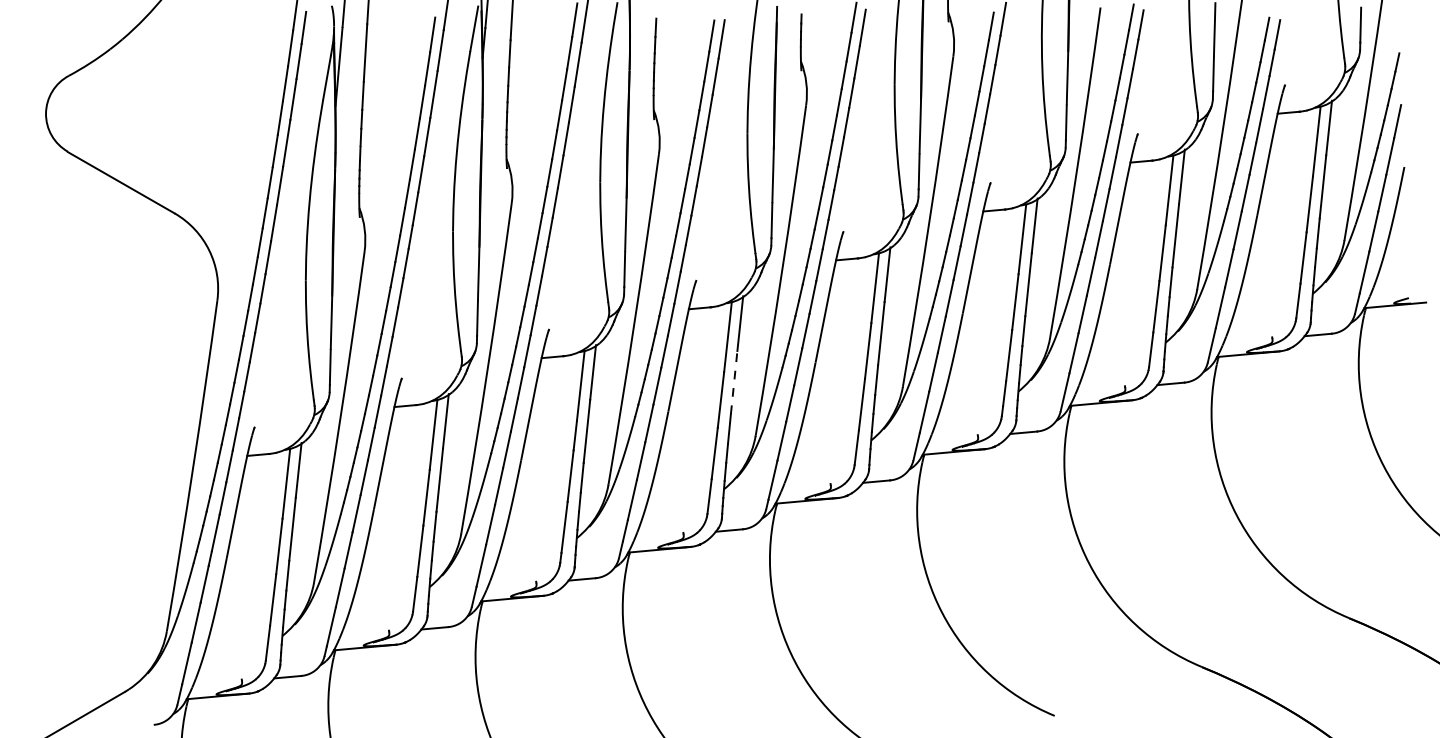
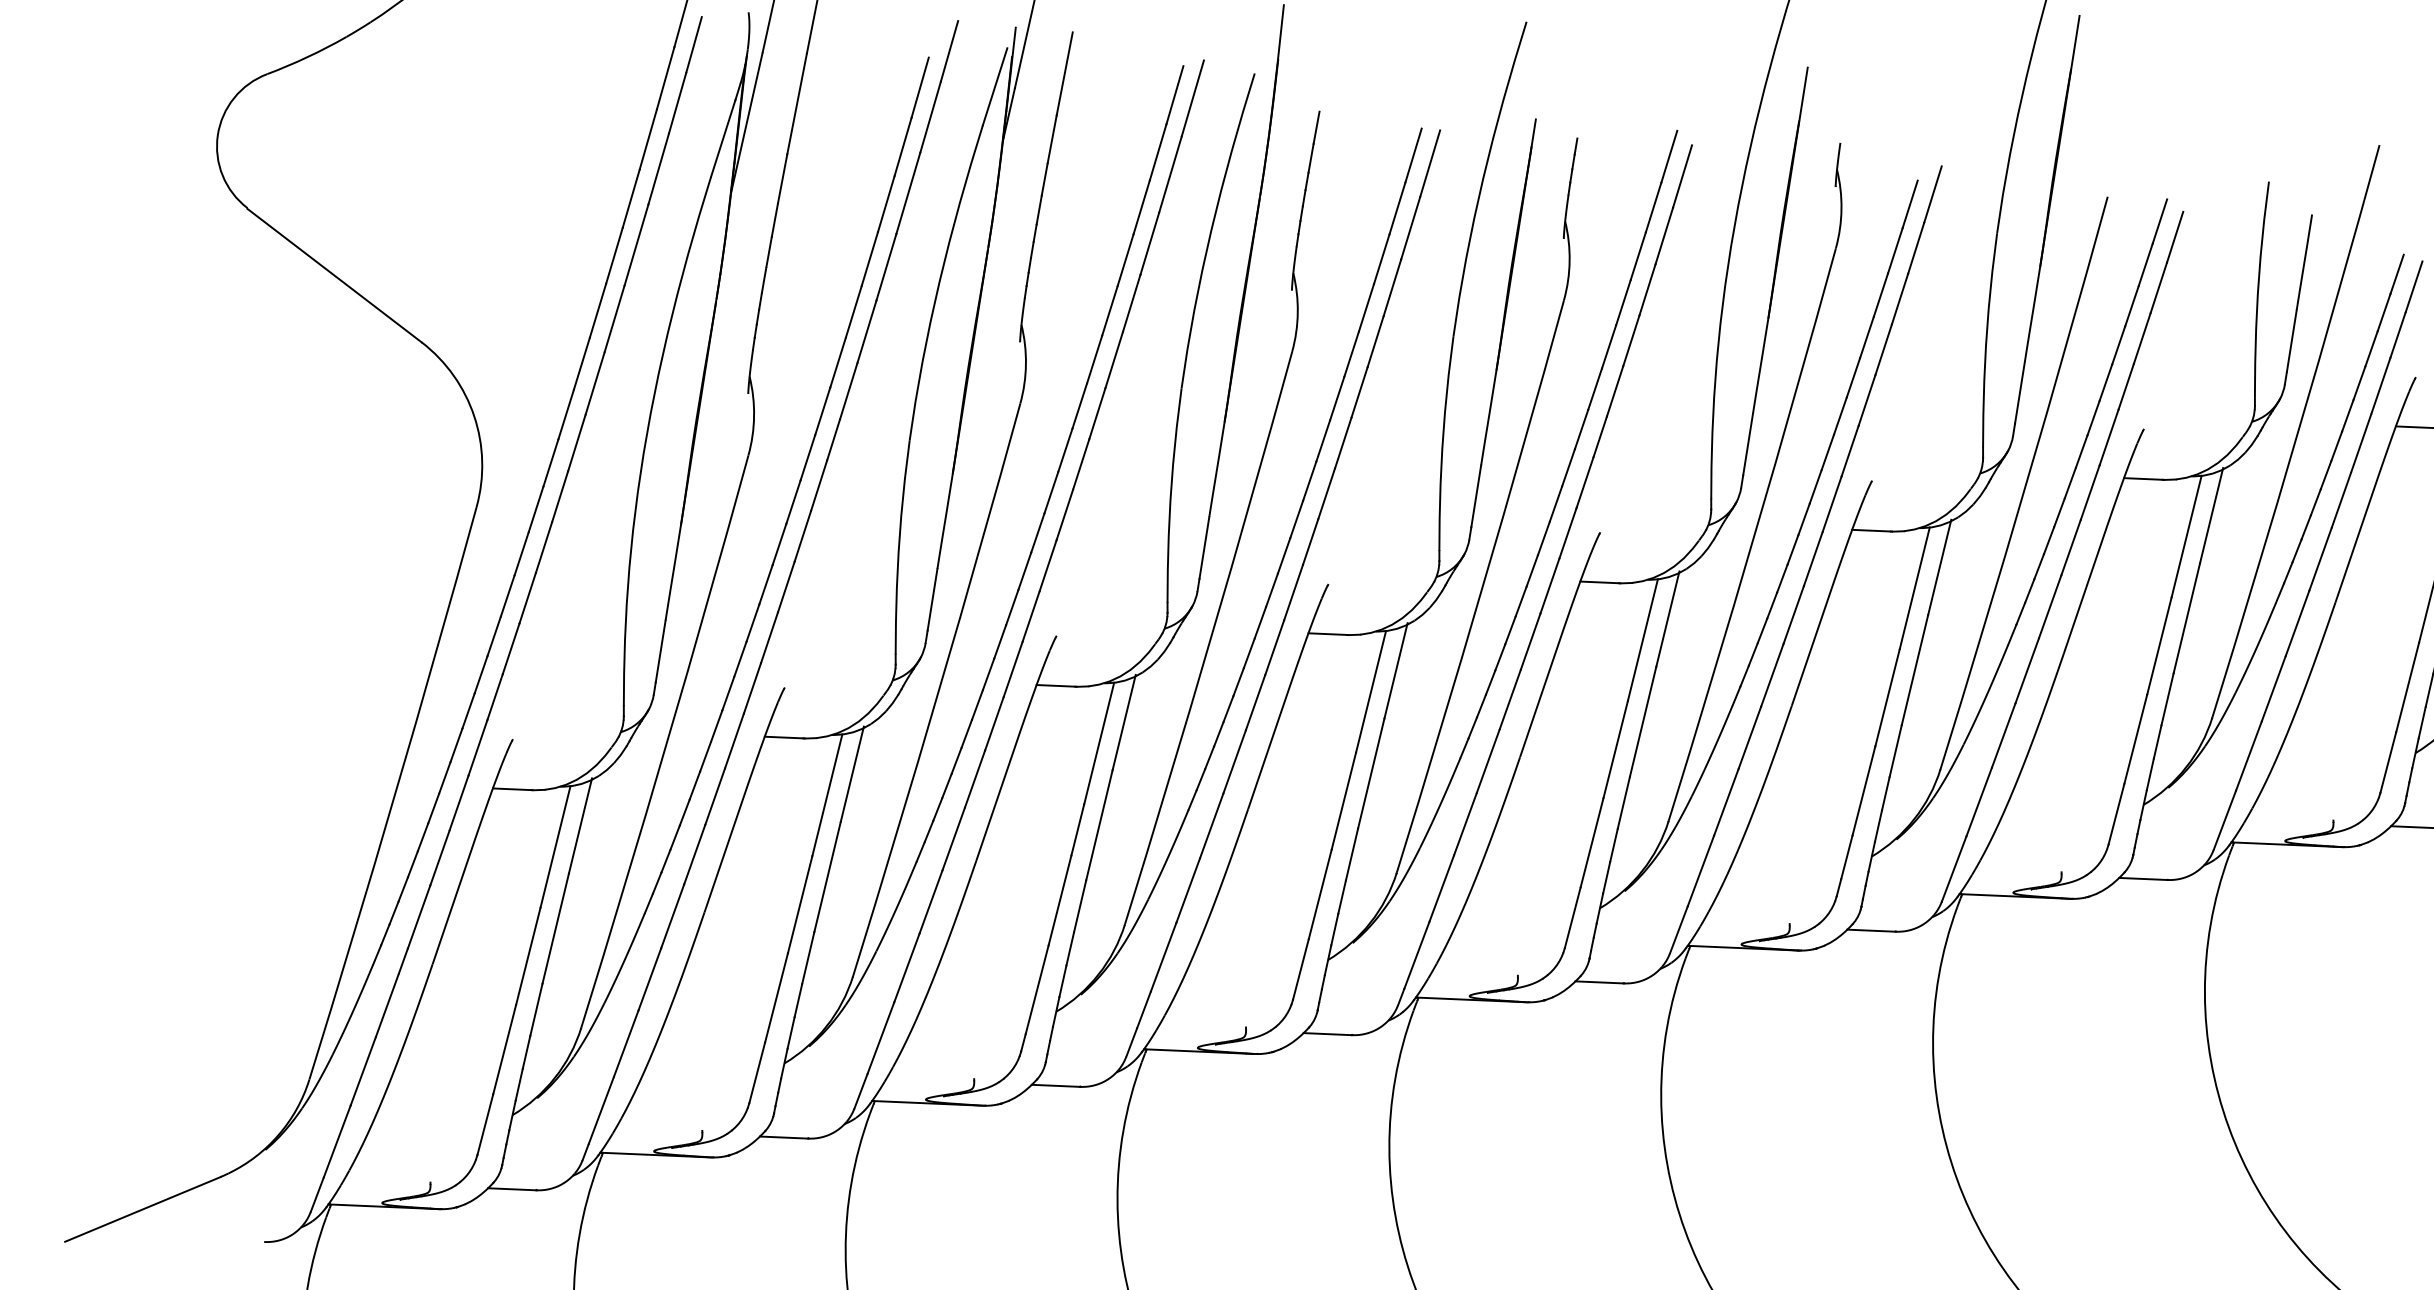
line: (734, 382) -> (1371, 773), dashed -> solid

